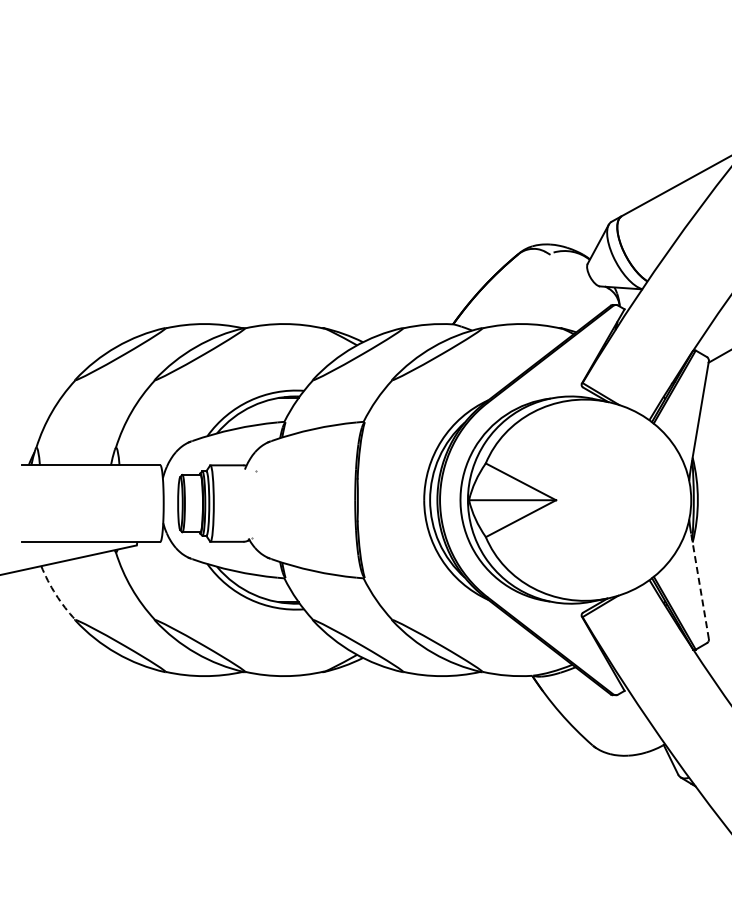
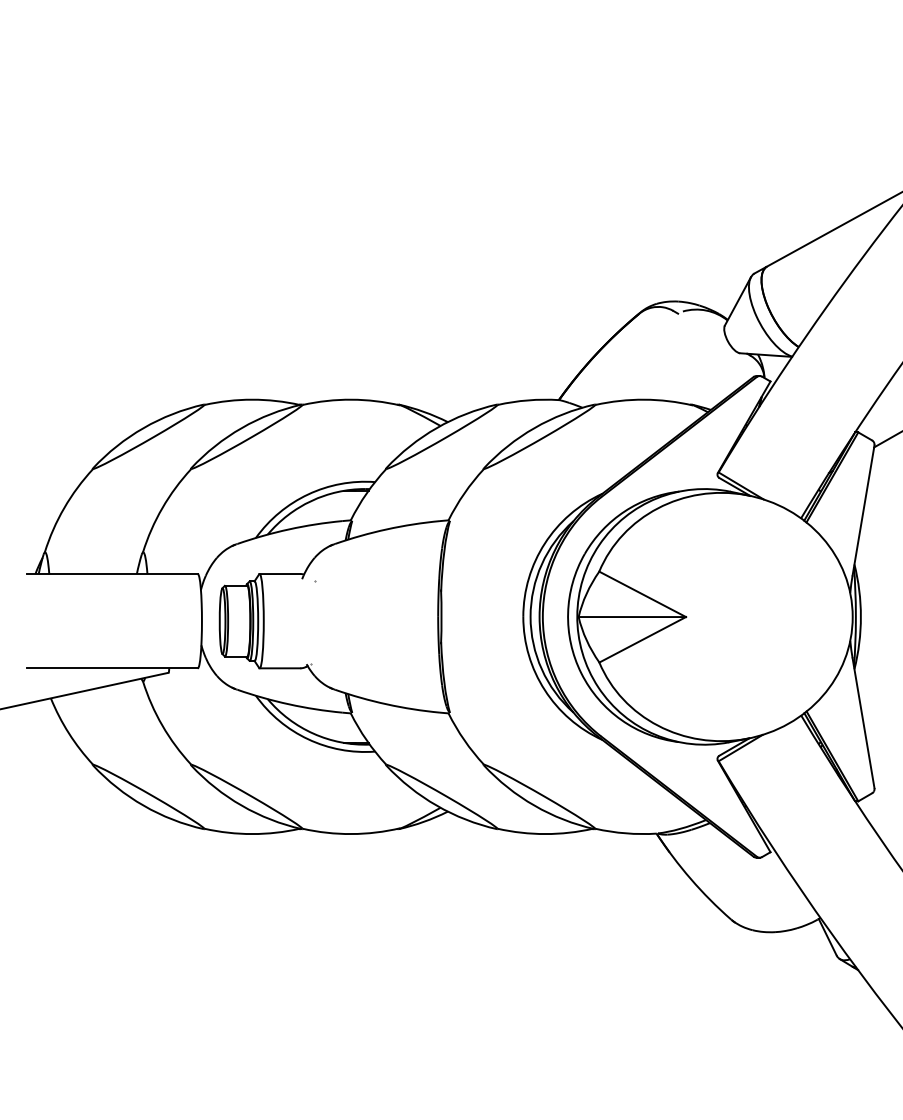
line: (699, 585) -> (862, 722), dashed -> solid
arc: (55, 594) -> (68, 733), dashed -> solid

